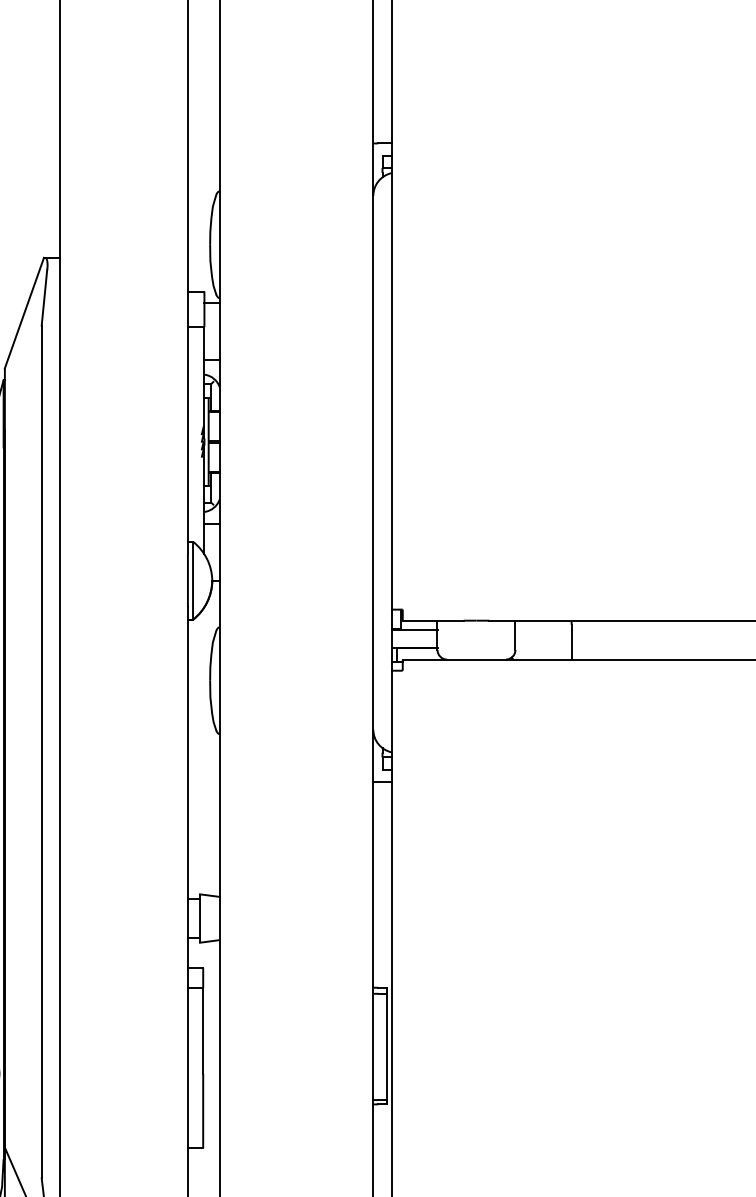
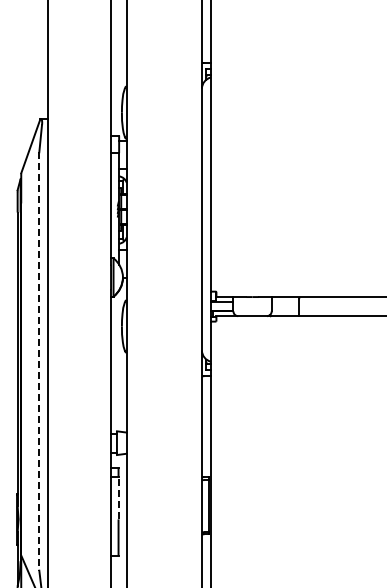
line: (42, 752) -> (39, 361), solid -> dashed
line: (203, 1029) -> (118, 497), solid -> dashed

